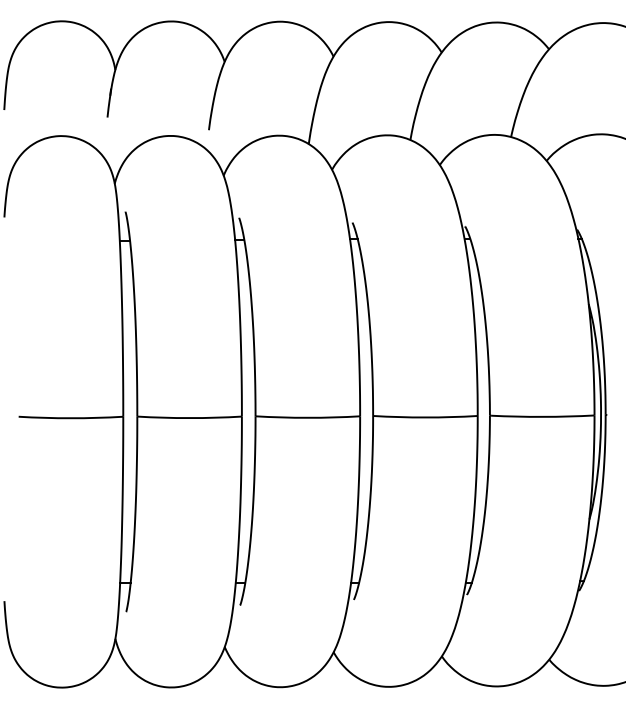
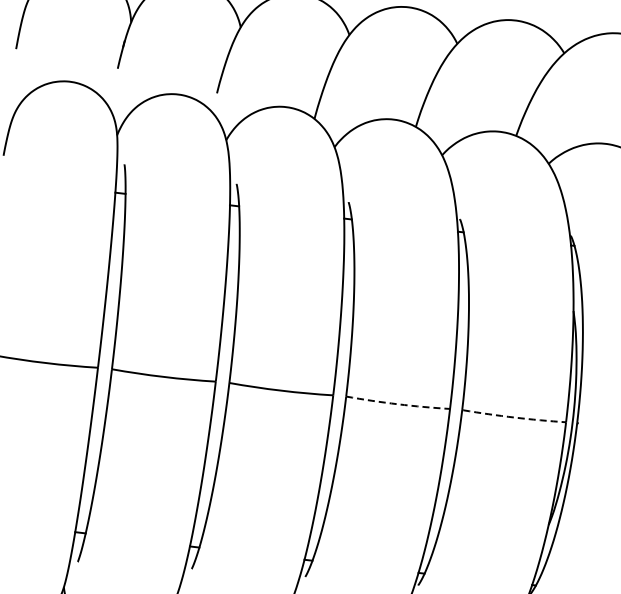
arc: (542, 416) -> (514, 417), solid -> dashed
arc: (425, 417) -> (398, 404), solid -> dashed

